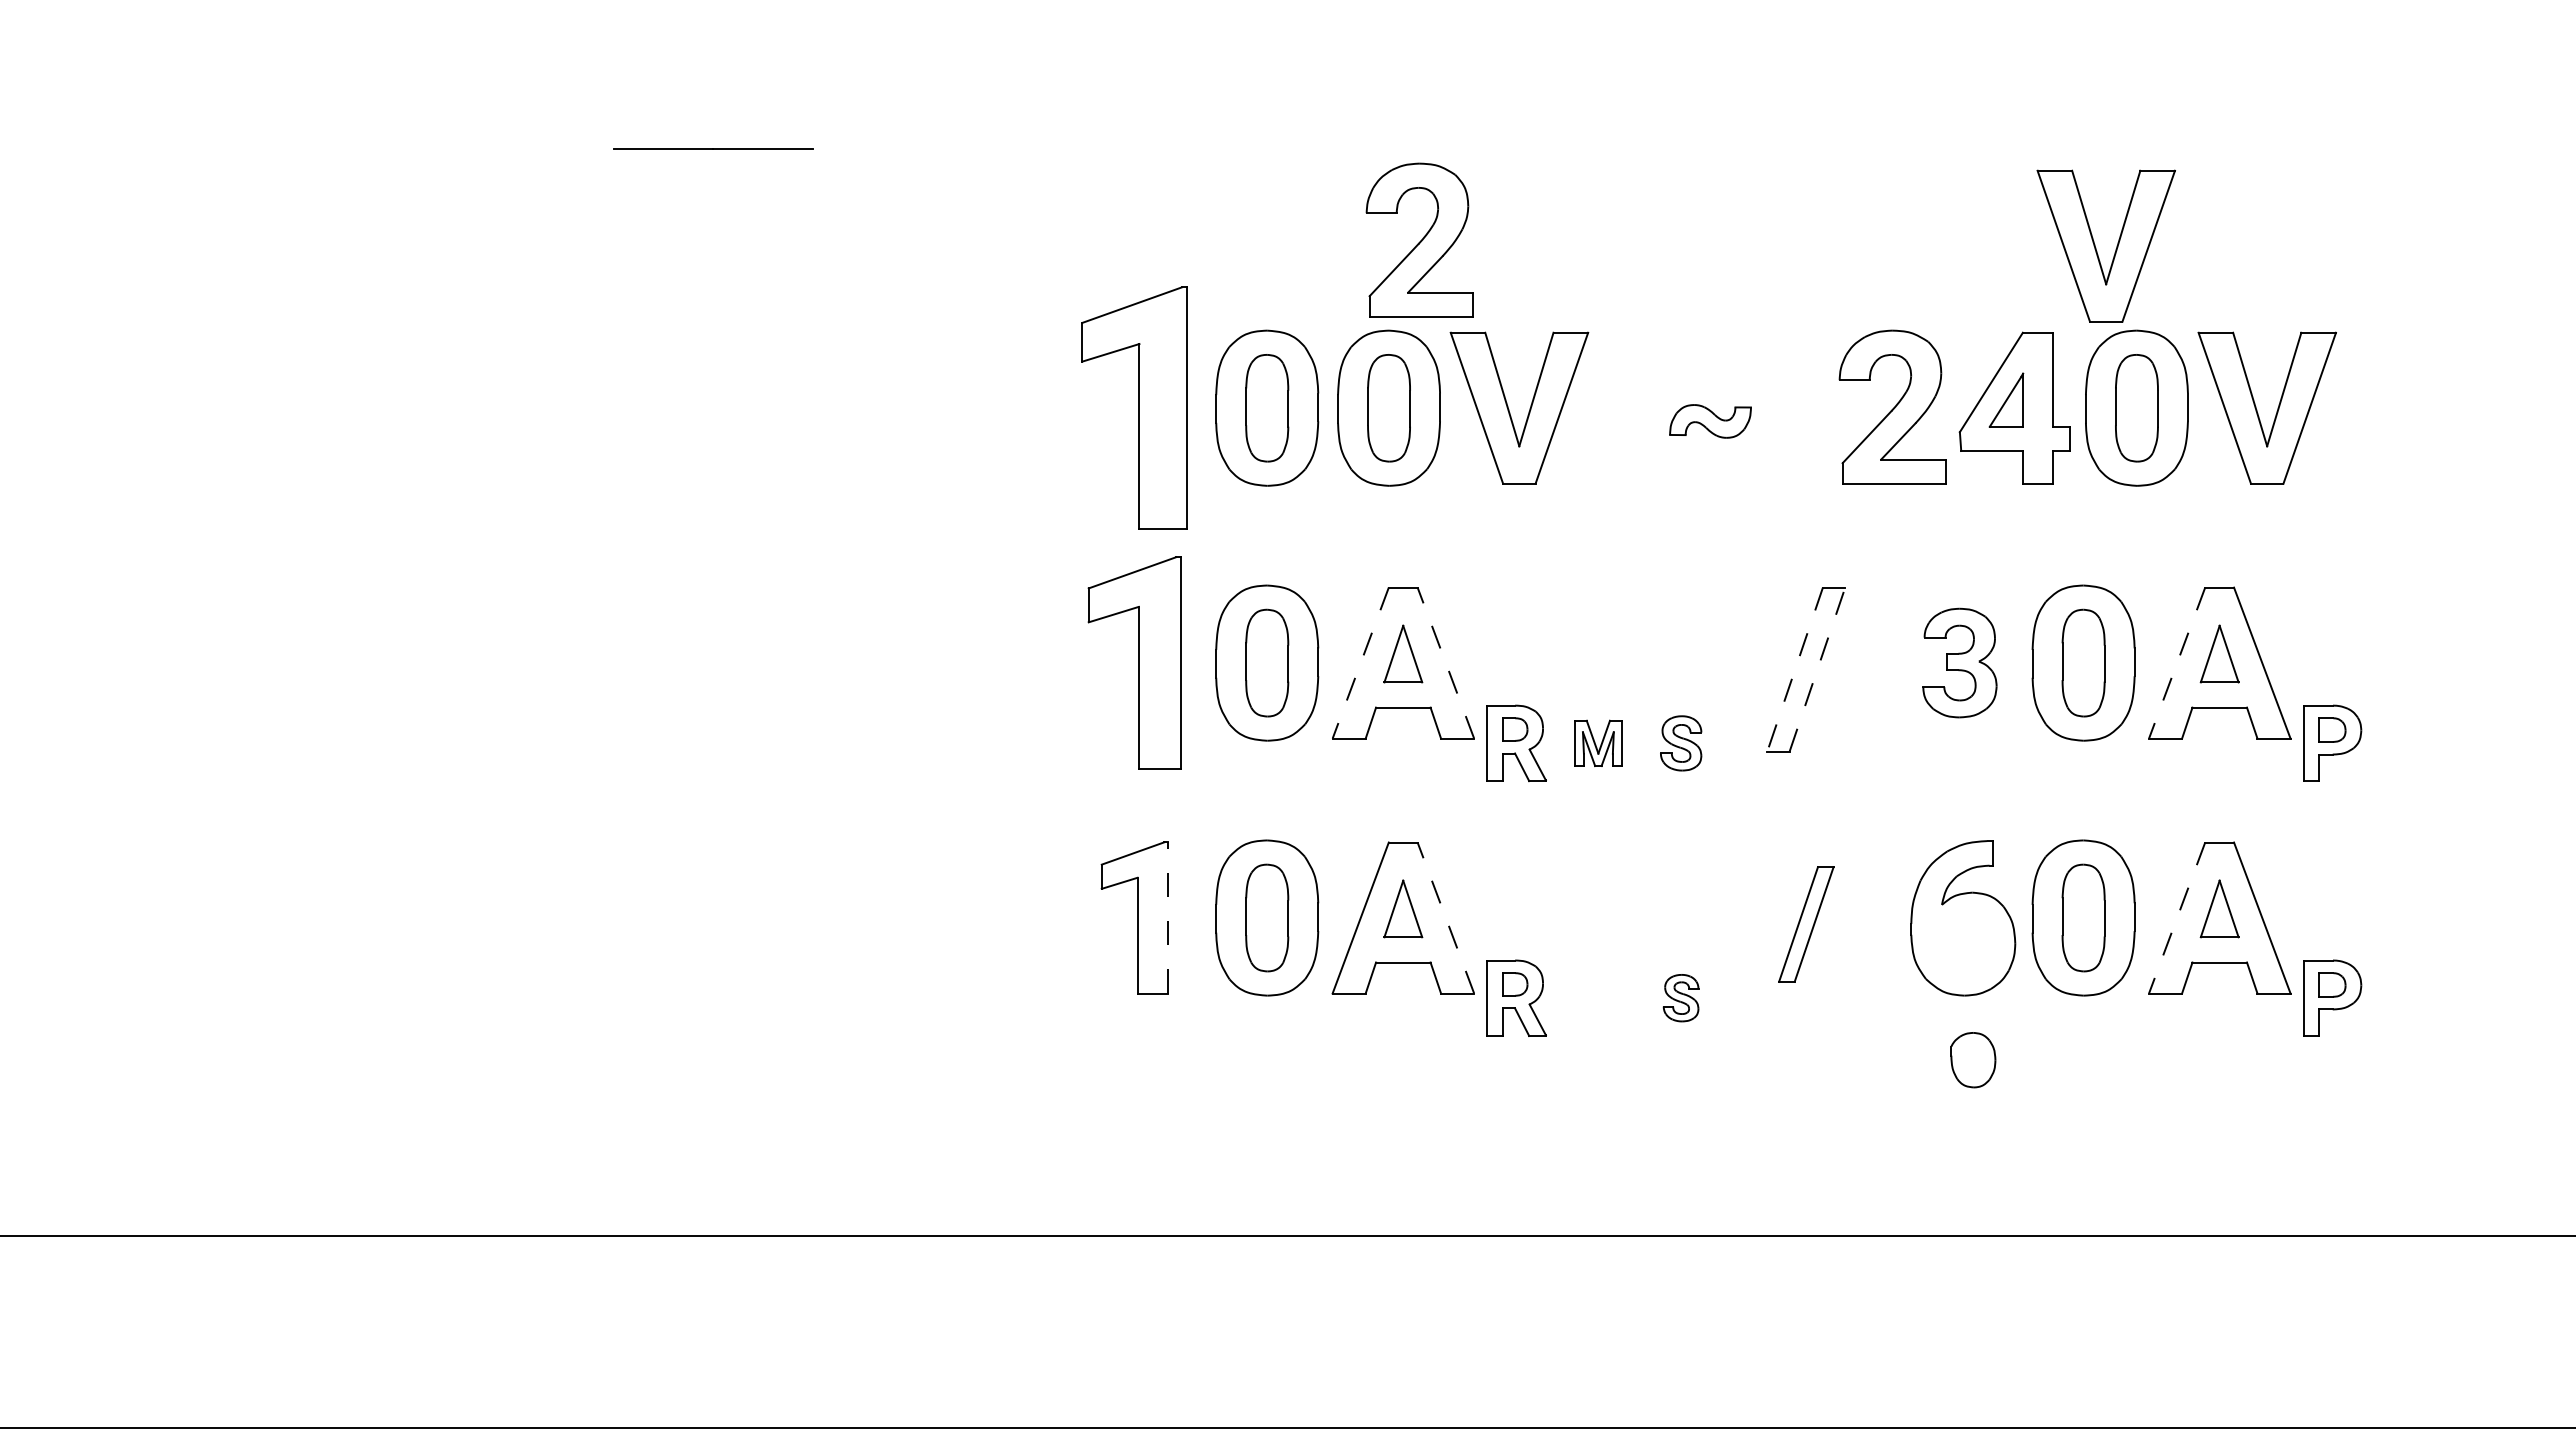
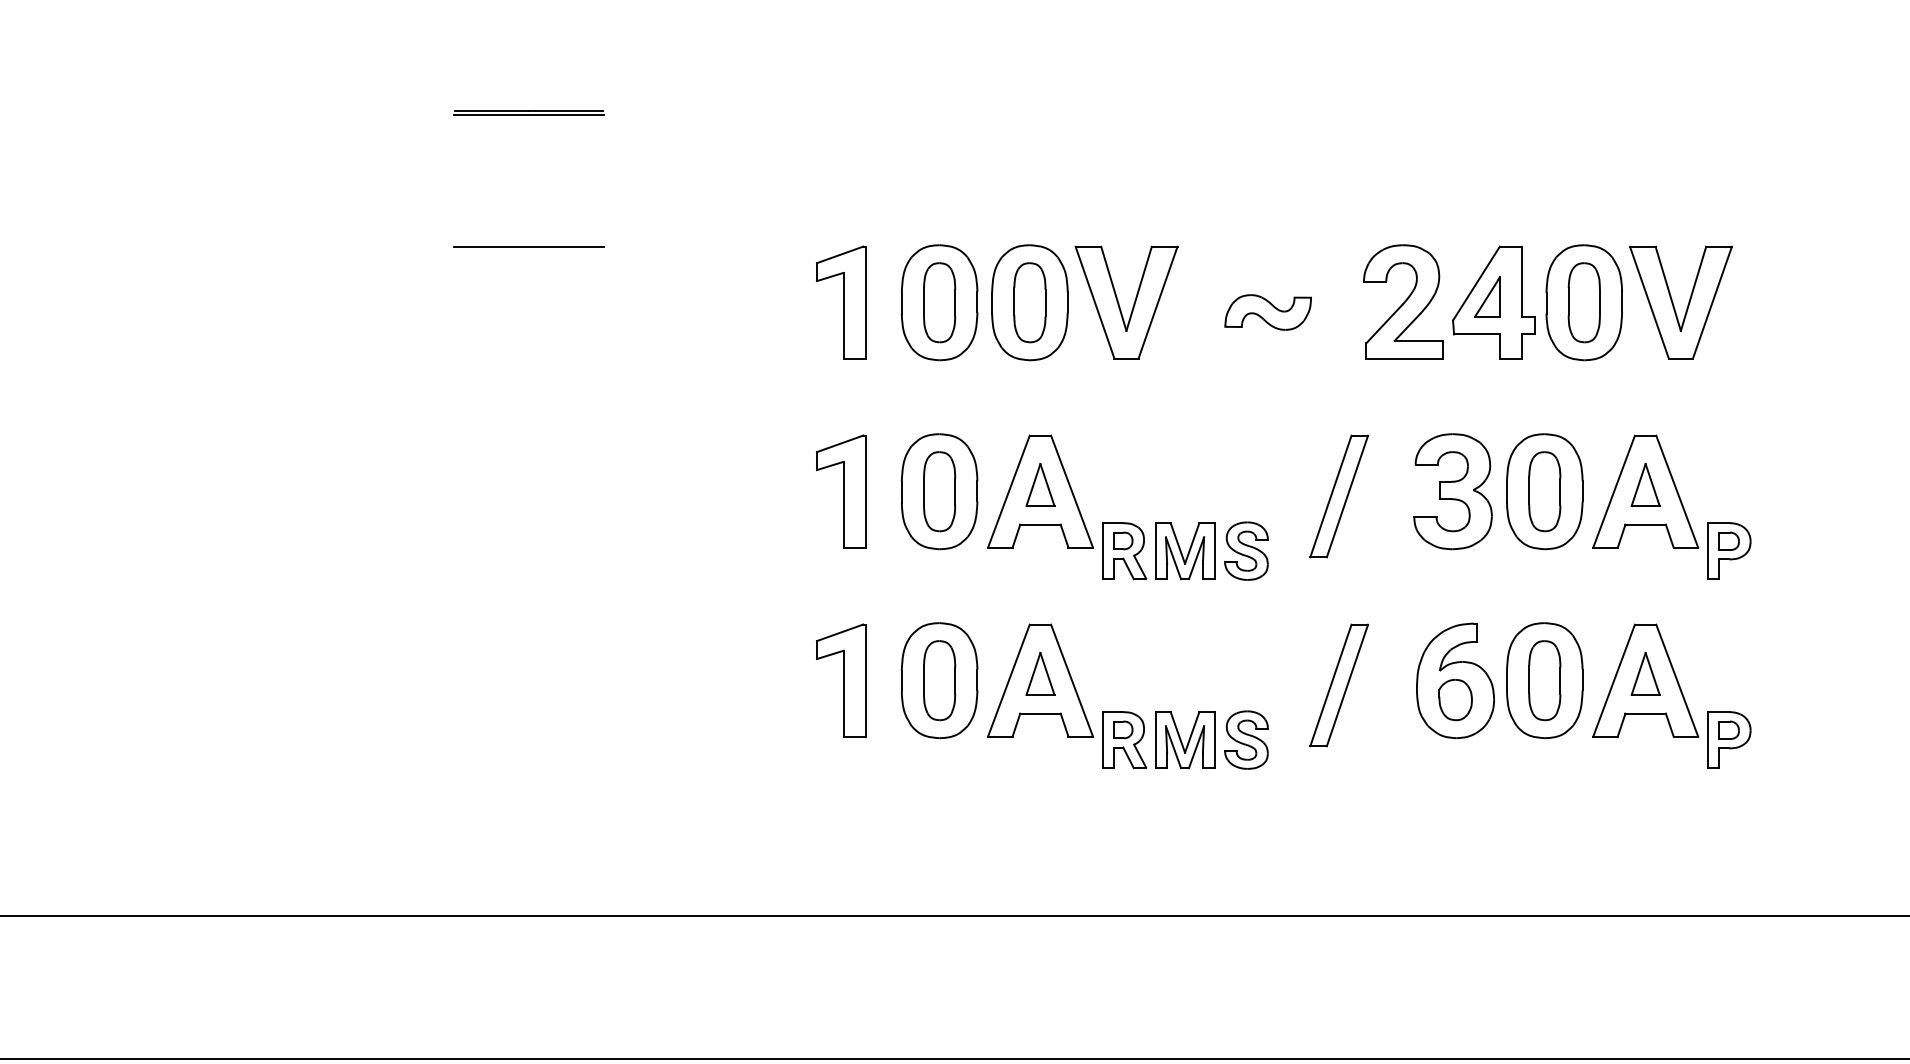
line: (713, 154) -> (529, 114), added
part: (1419, 239) -> (1052, 177), removed
part: (2096, 247) -> (1554, 183), removed
line: (713, 332) -> (529, 246), added
part: (1134, 407) -> (841, 302), size x0.62
part: (1710, 421) -> (1268, 312), size x1.43
part: (1134, 662) -> (841, 491), size x0.71
part: (1959, 662) -> (1452, 491), size x1.43
line: (1360, 663) -> (1008, 491), dashed -> solid
line: (1445, 663) -> (1071, 491), dashed -> solid
line: (2177, 663) -> (1614, 491), dashed -> solid
line: (1795, 669) -> (1331, 496), dashed -> solid
line: (1817, 669) -> (1347, 496), dashed -> solid
part: (1598, 743) -> (1185, 551), size x1.67
part: (1680, 743) -> (1245, 551), size x1.43
line: (1167, 917) -> (865, 680), dashed -> solid
line: (1445, 918) -> (1071, 681), dashed -> solid
line: (2177, 918) -> (1614, 681), dashed -> solid
part: (1806, 924) -> (1339, 685), size x1.43
part: (1598, 997) -> (1185, 739), added
part: (1680, 997) -> (1245, 739), size x1.67
part: (1973, 1060) -> (1455, 700), moved

